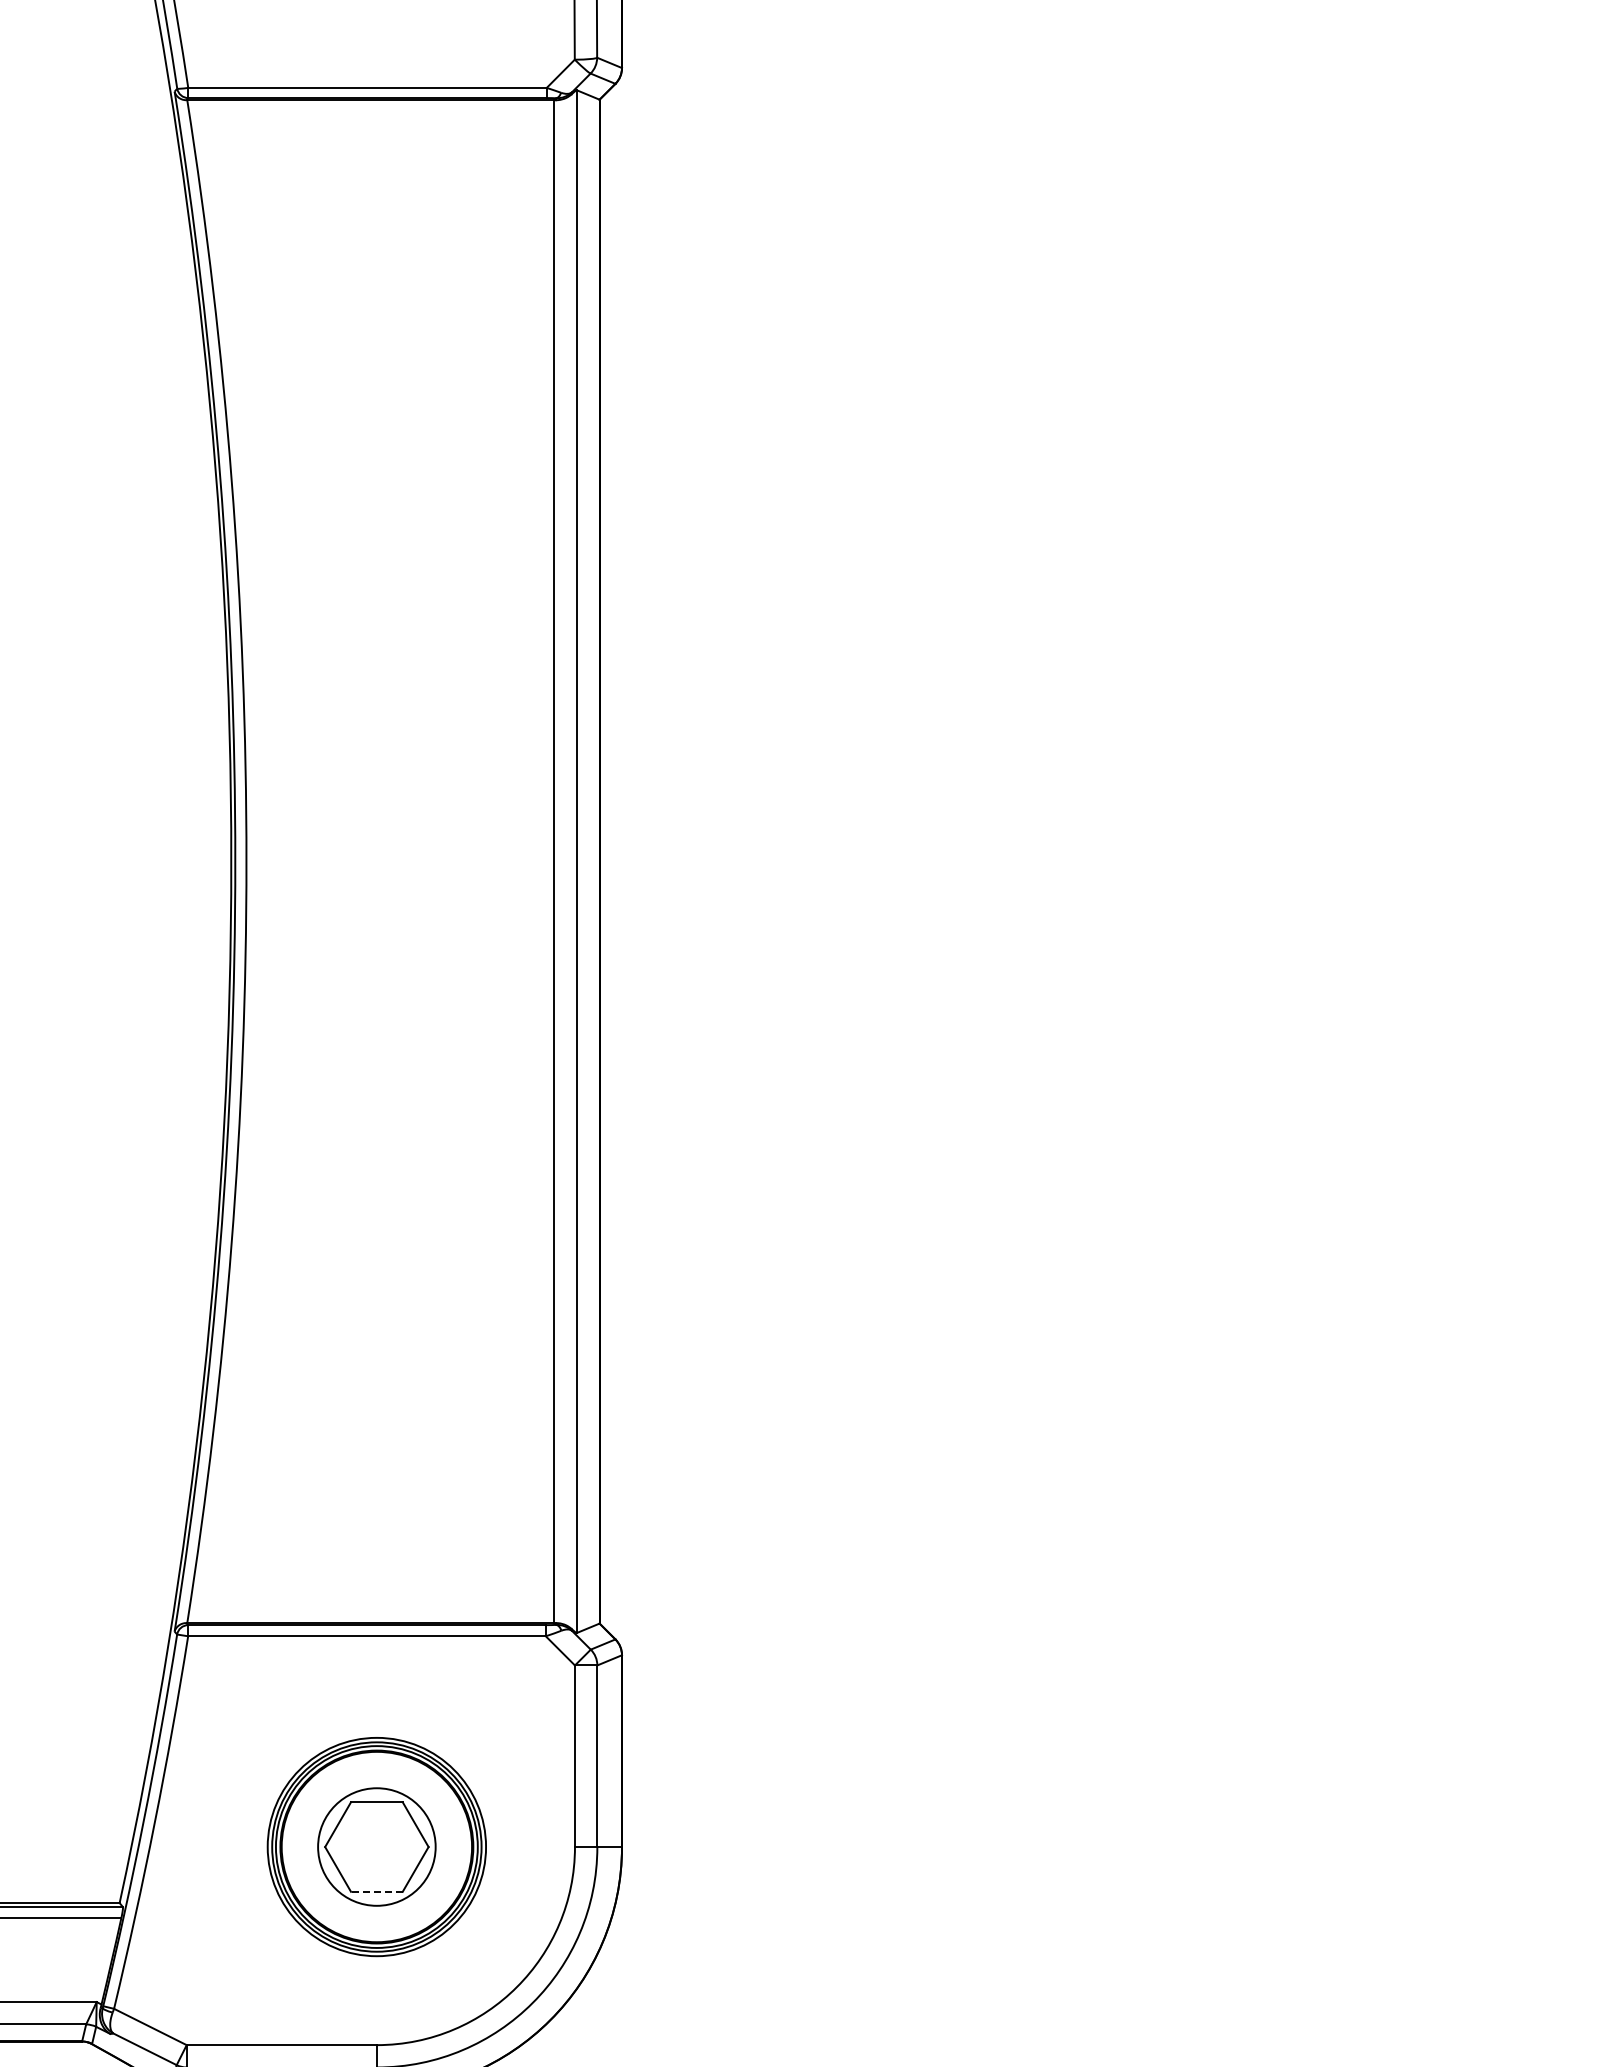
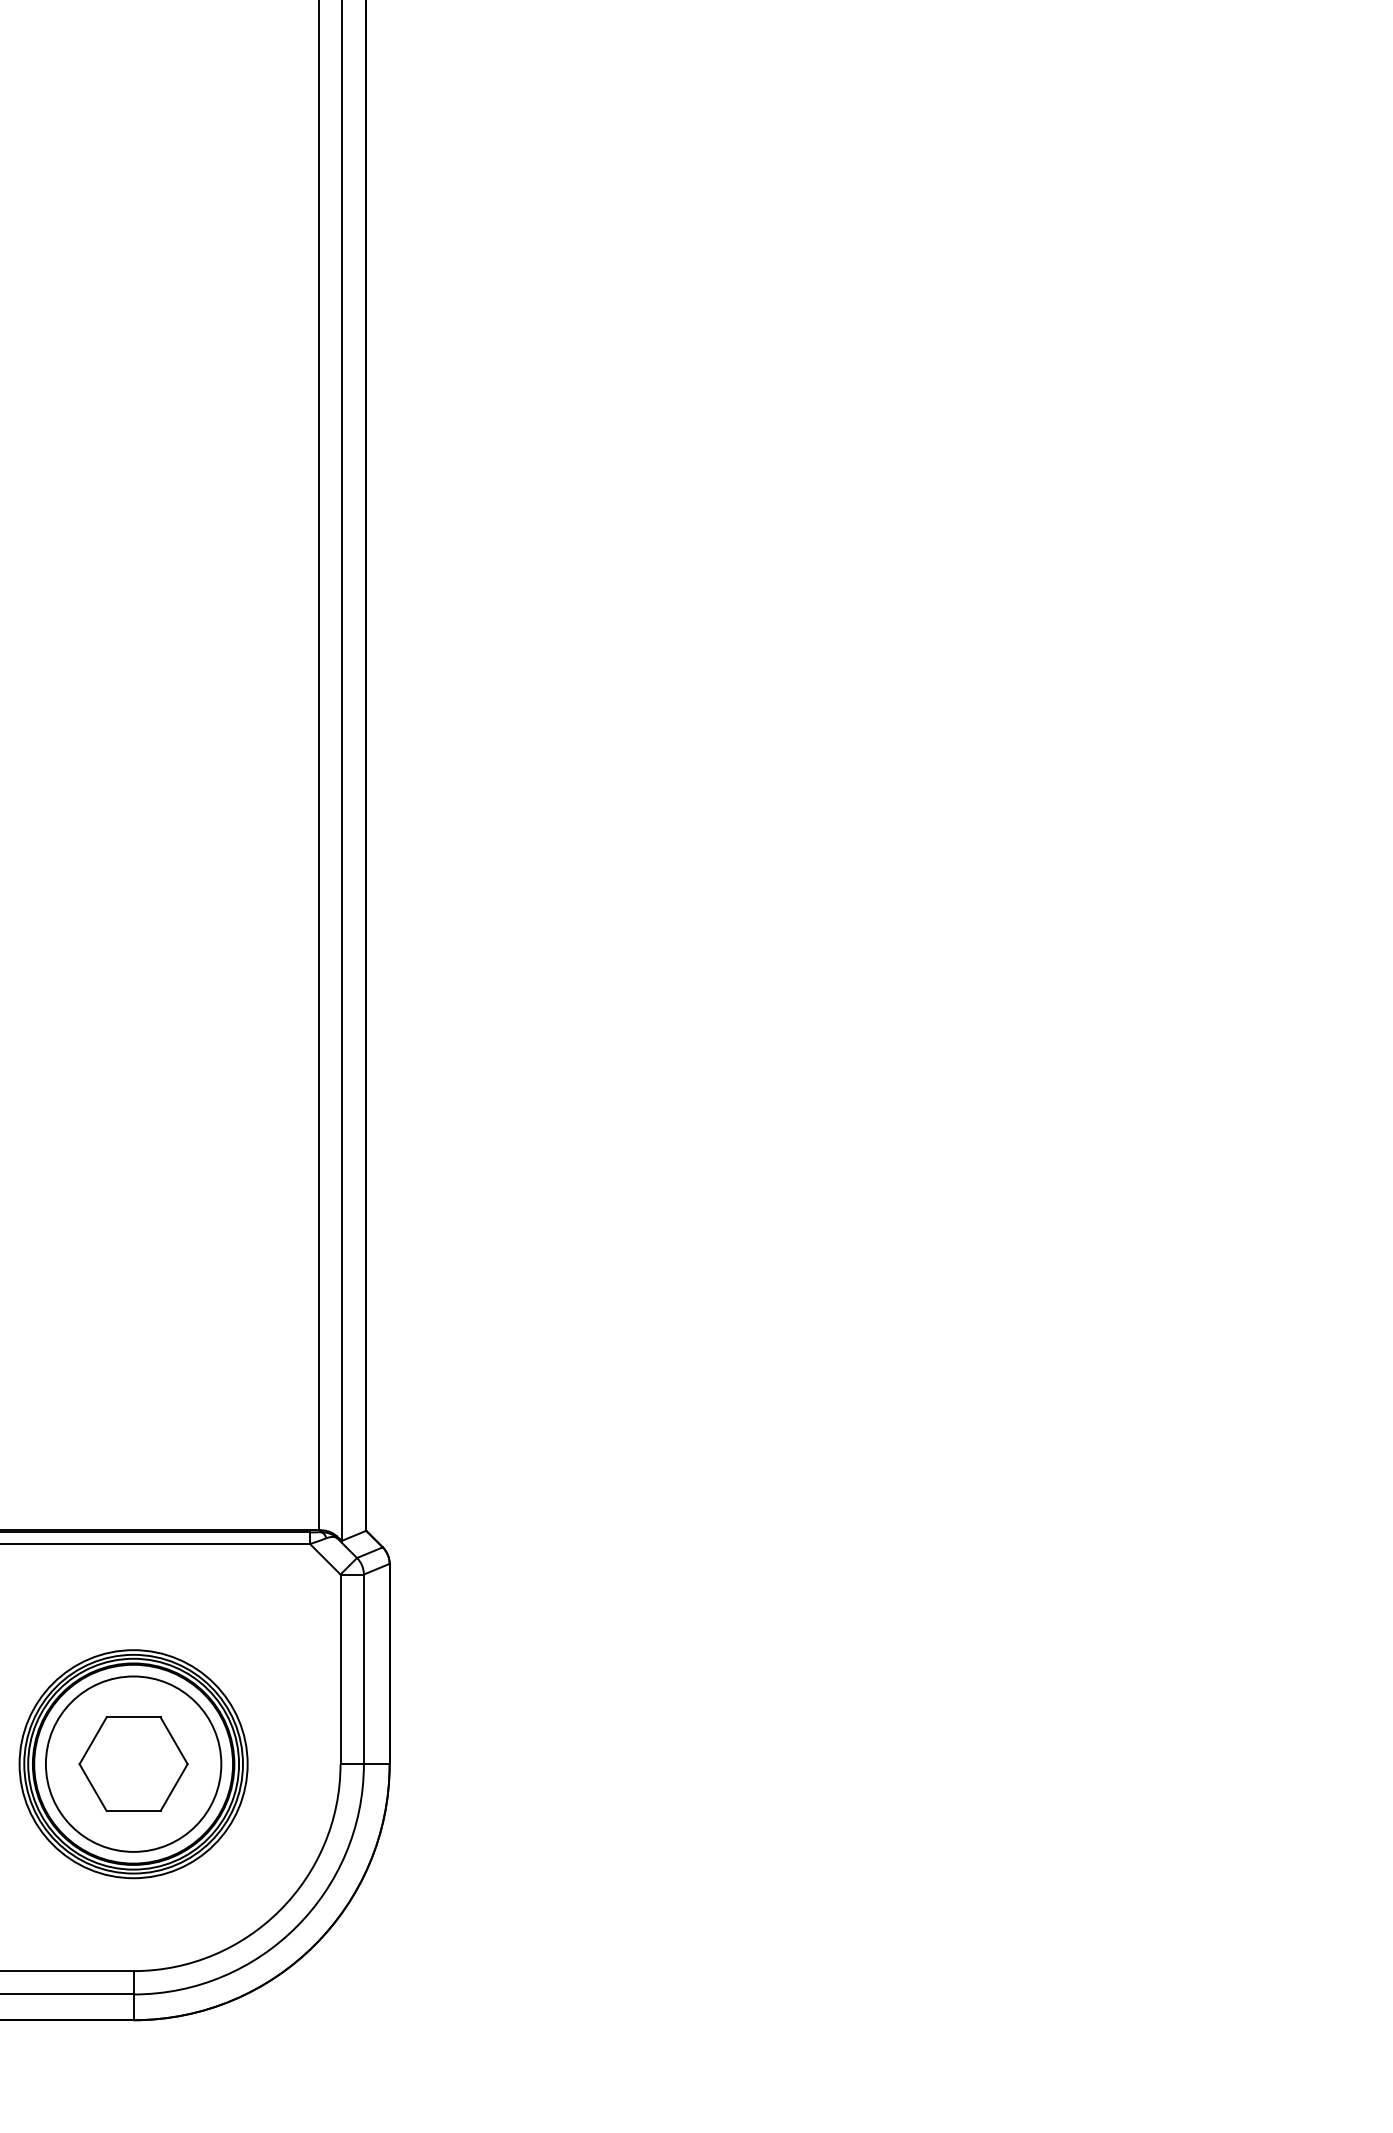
circle: (376, 1847) -> (133, 1764), size x1.43
line: (376, 1891) -> (133, 1810), dashed -> solid

